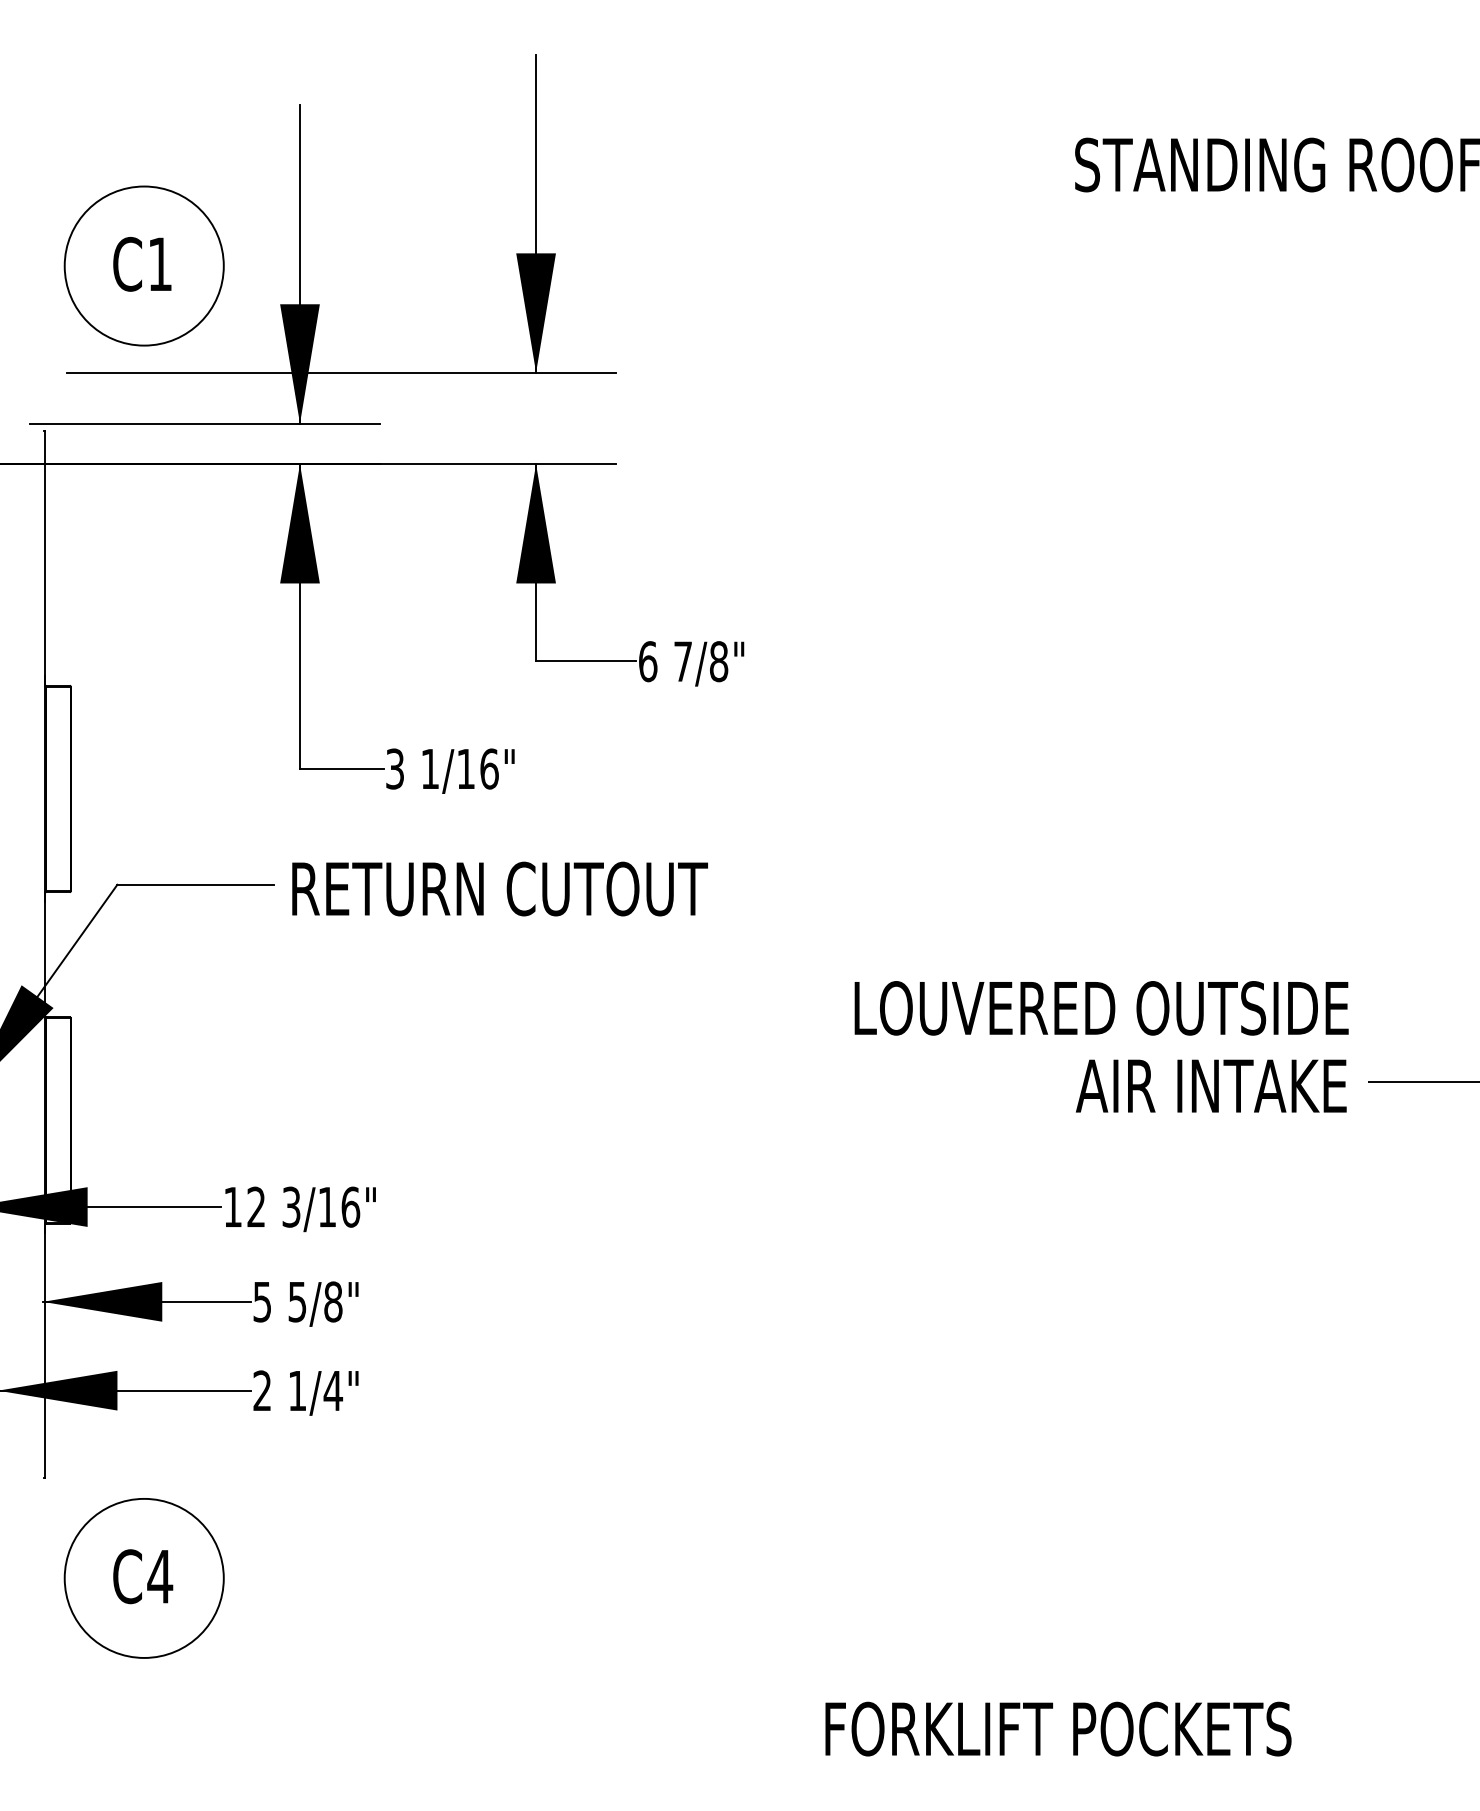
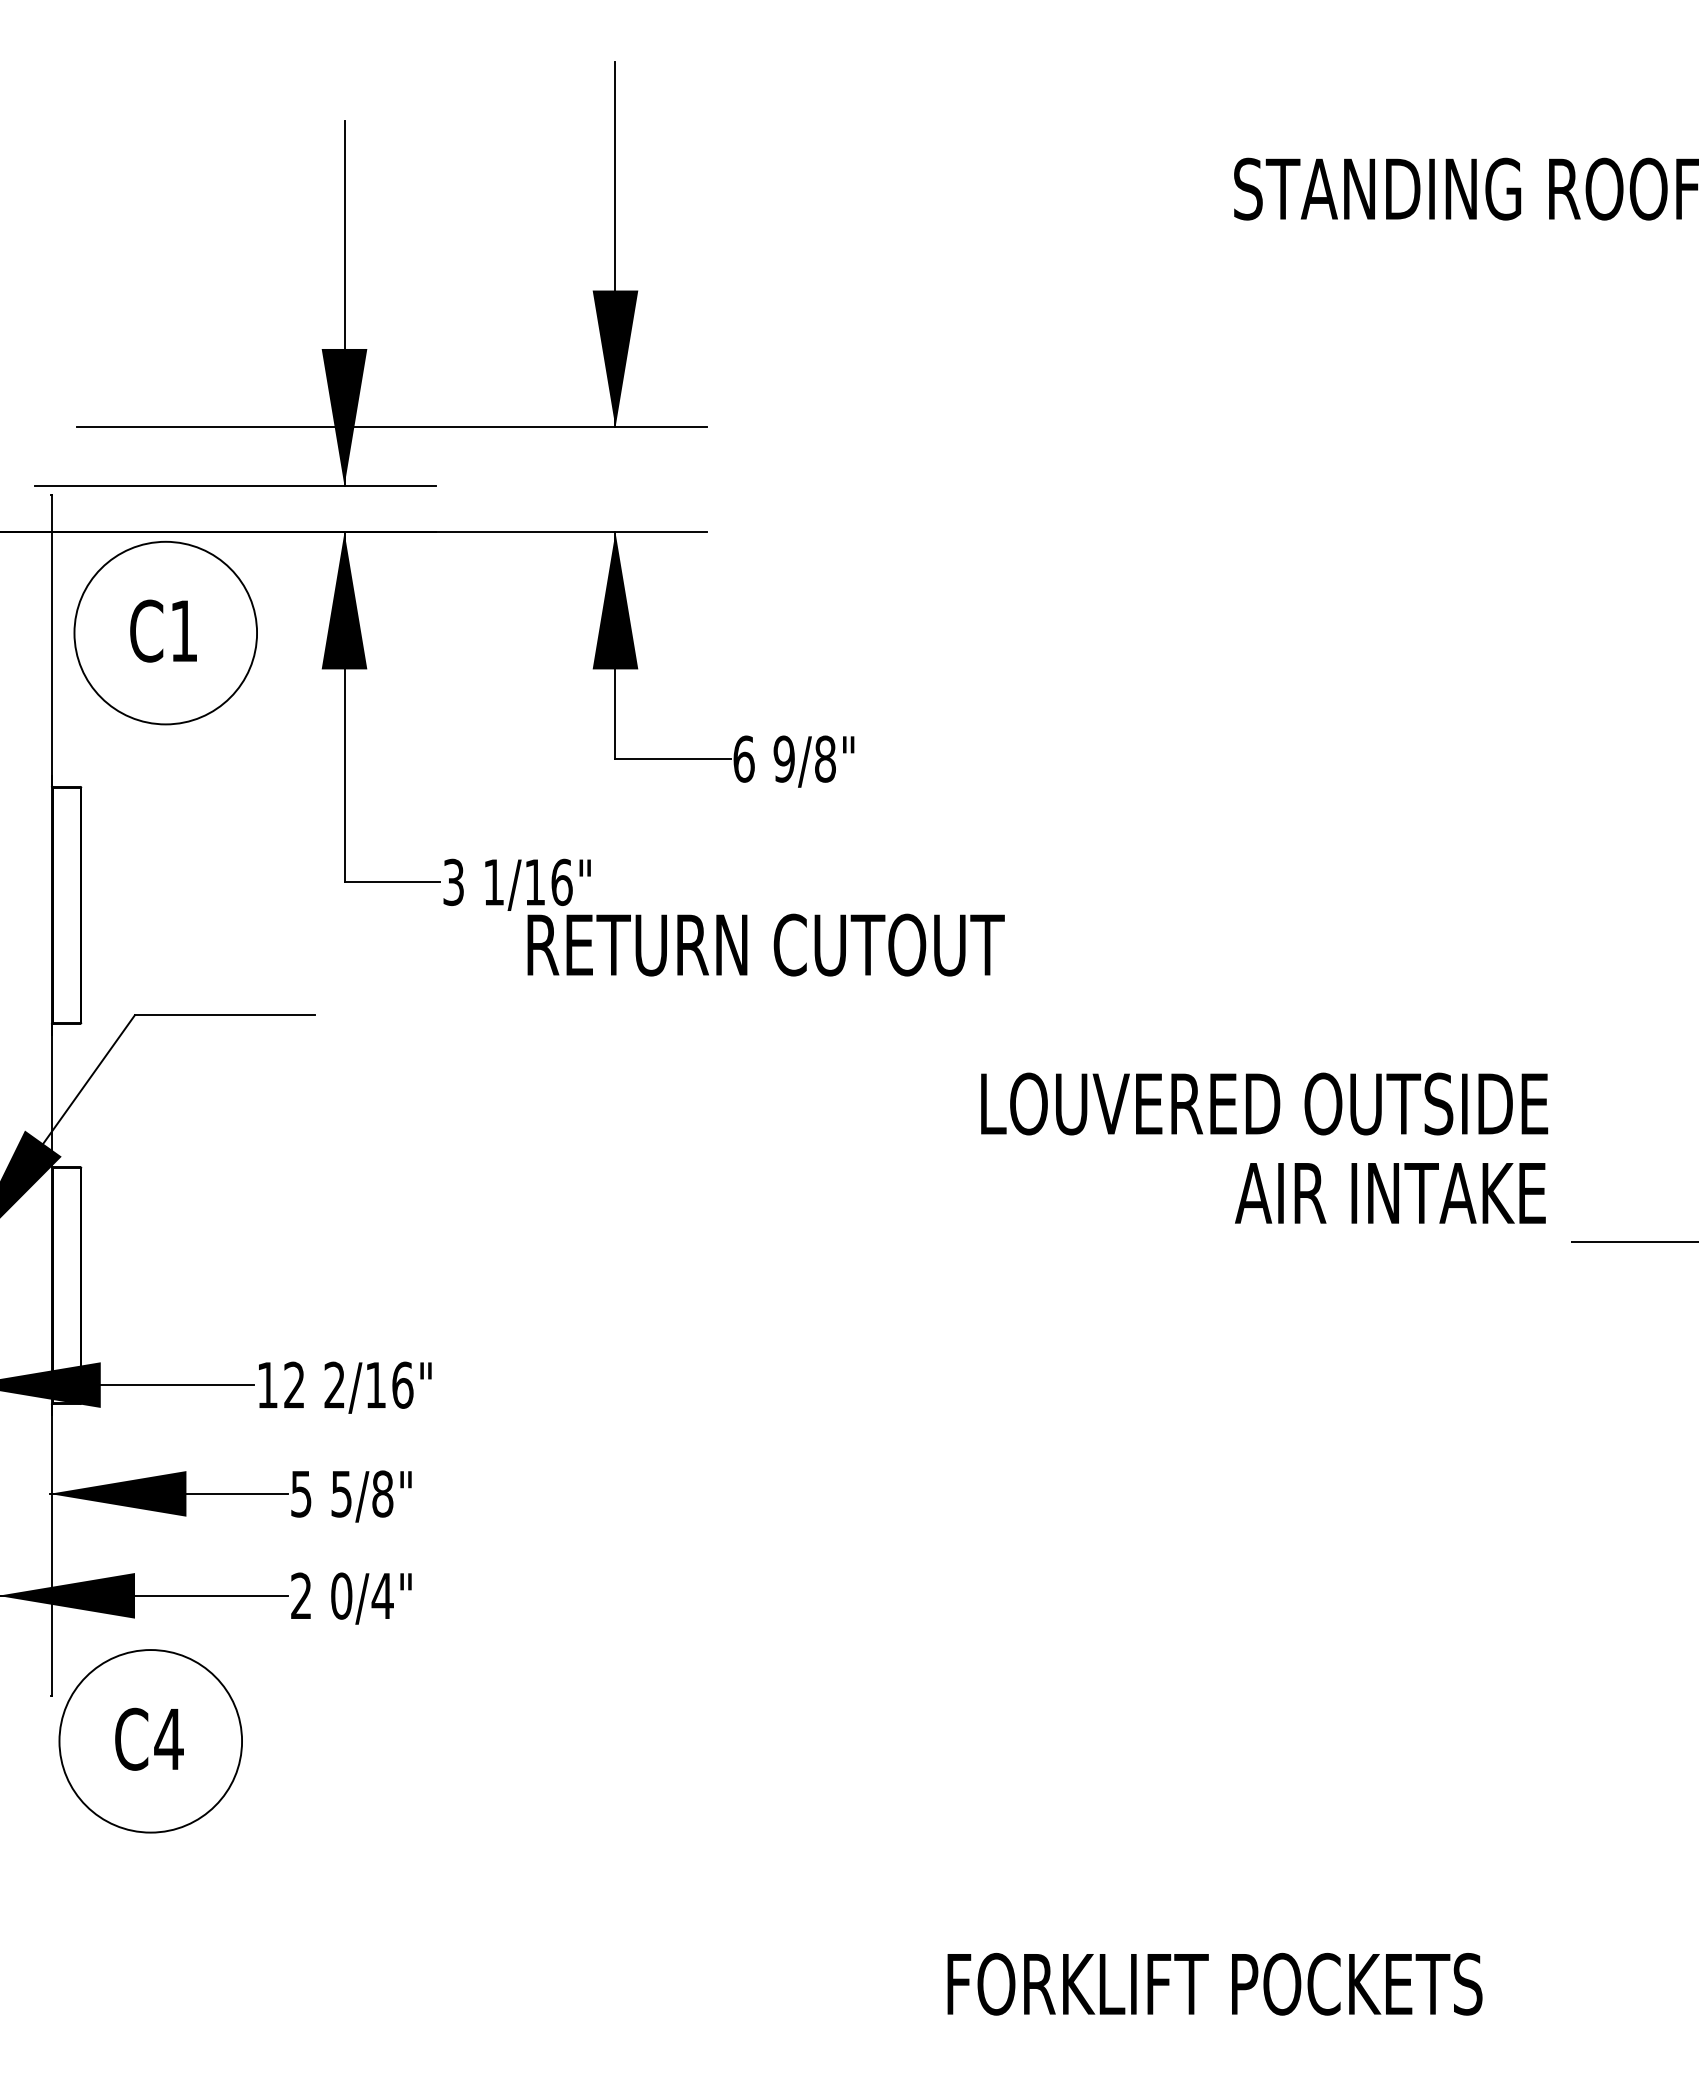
part: (144, 265) -> (165, 632), moved
text: (682, 661) -> (783, 758), 7/8" -> 9/8"
text: (499, 888) -> (765, 944), moved
text: (1101, 1046) -> (1264, 1147), moved
text: (291, 1207) -> (334, 1385), 3/16" -> 2/16"
text: (297, 1390) -> (341, 1595), 1/4" -> 0/4"
part: (144, 1578) -> (150, 1741), moved

